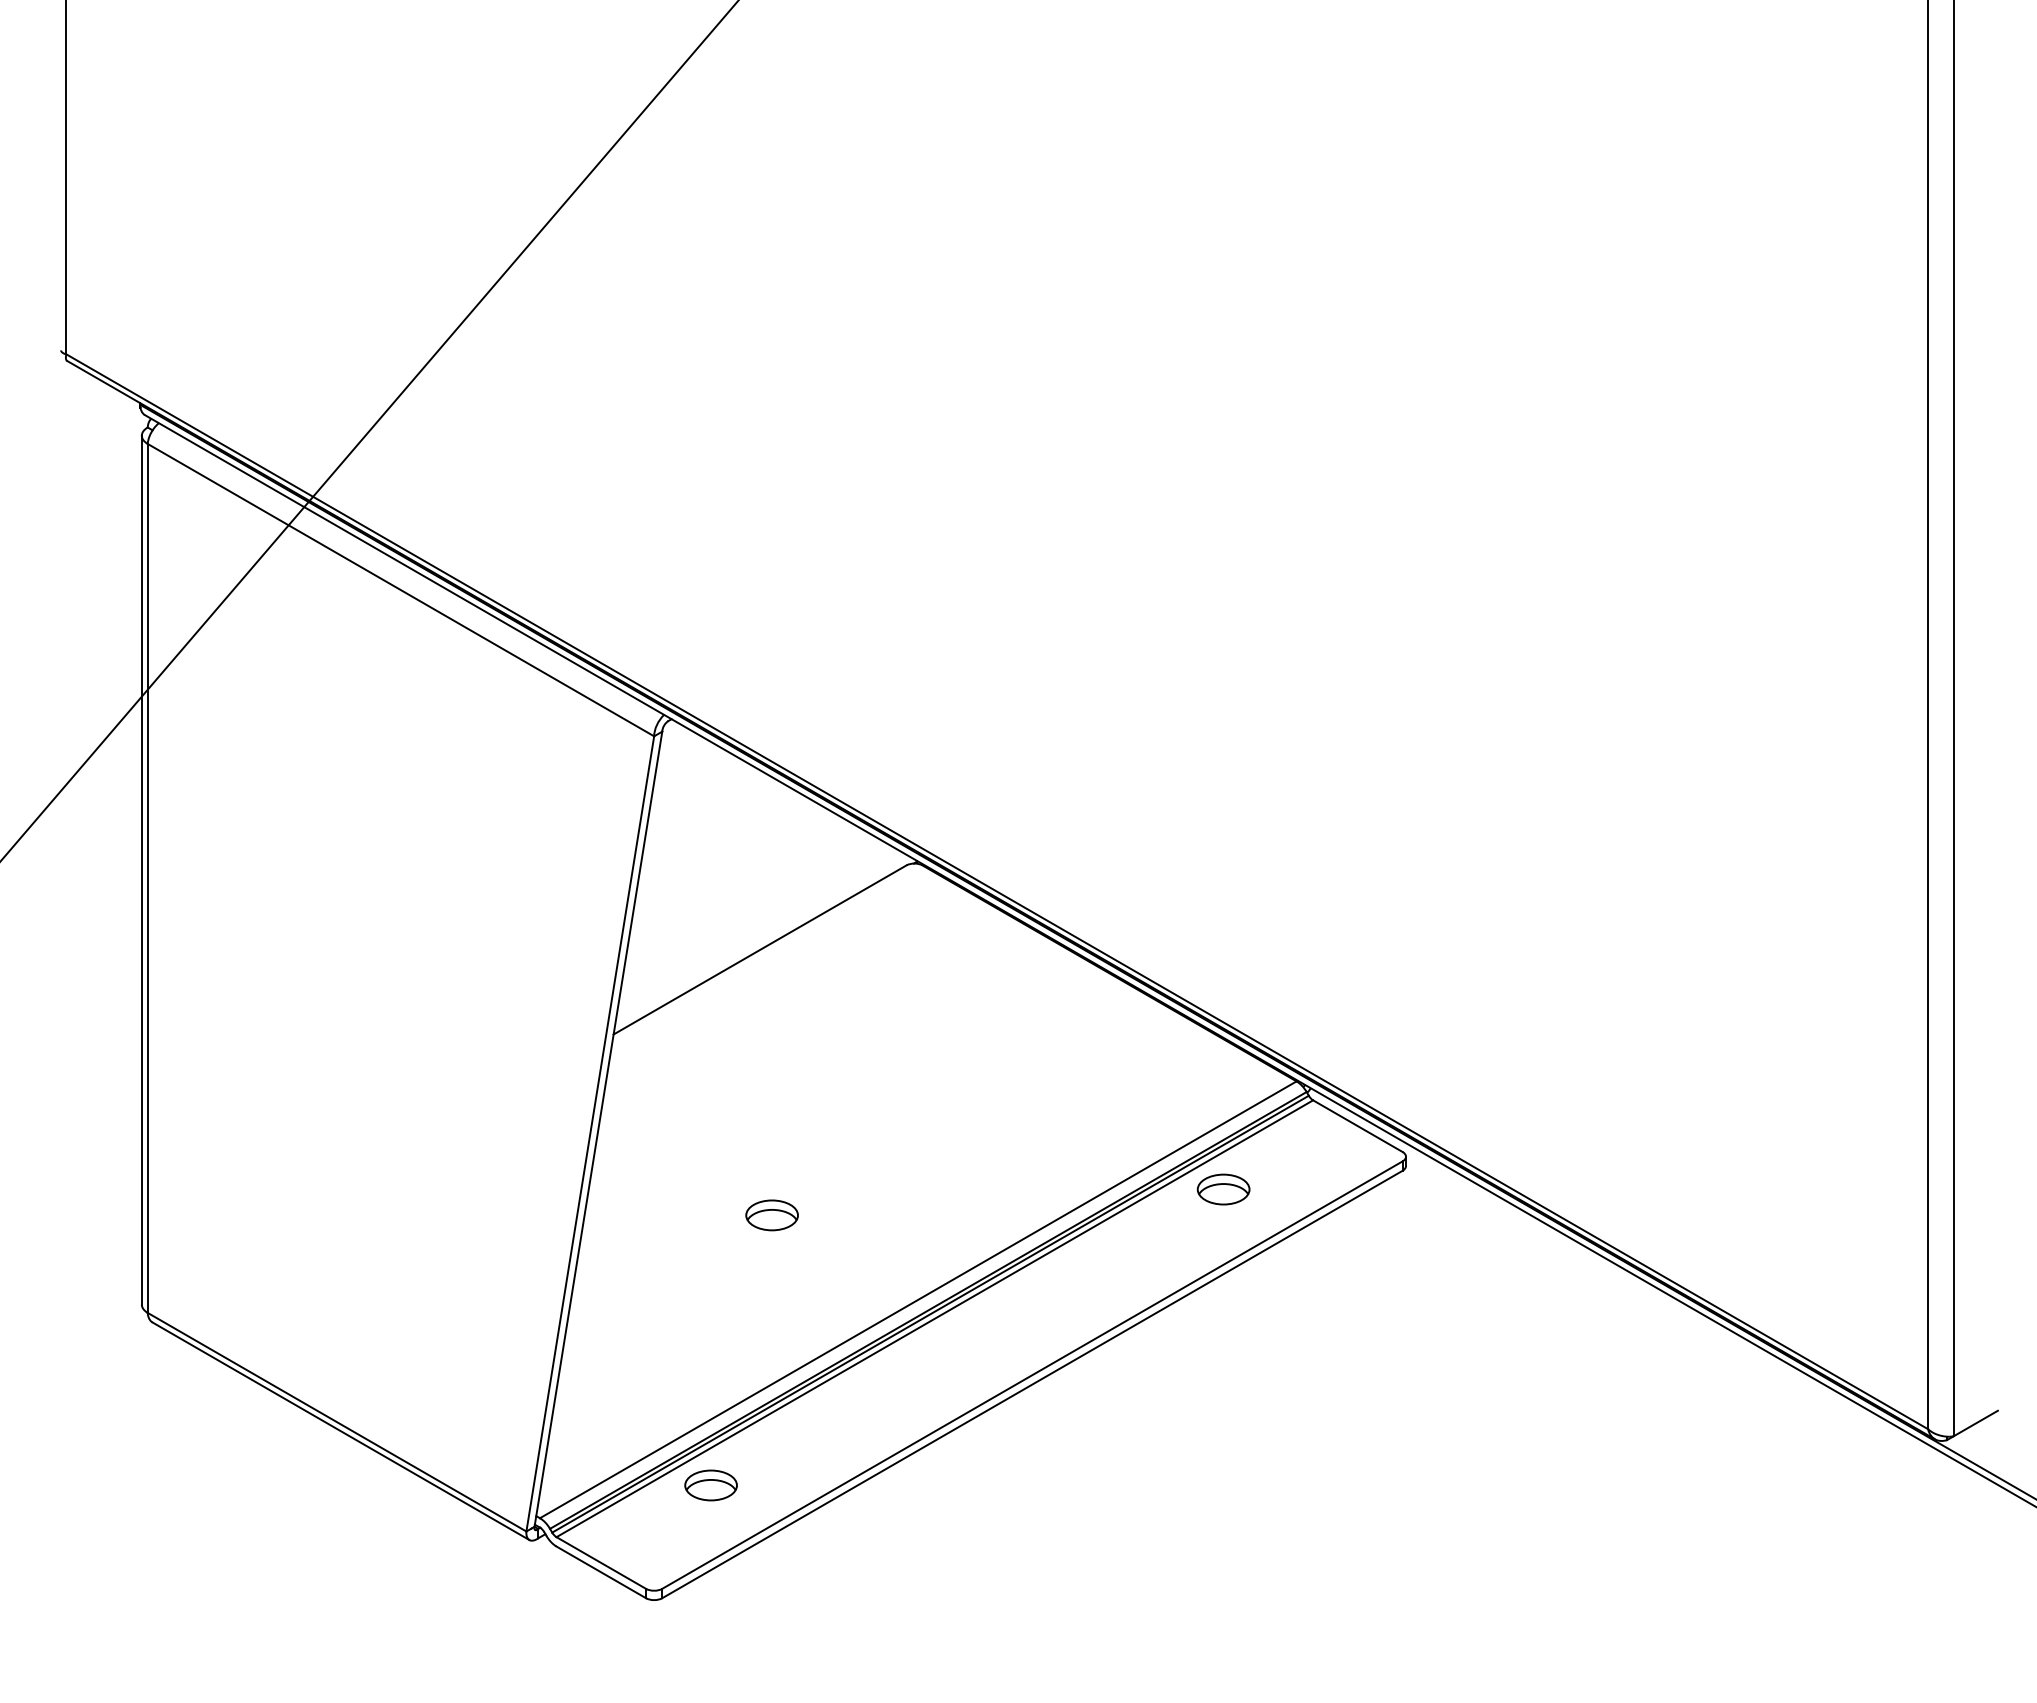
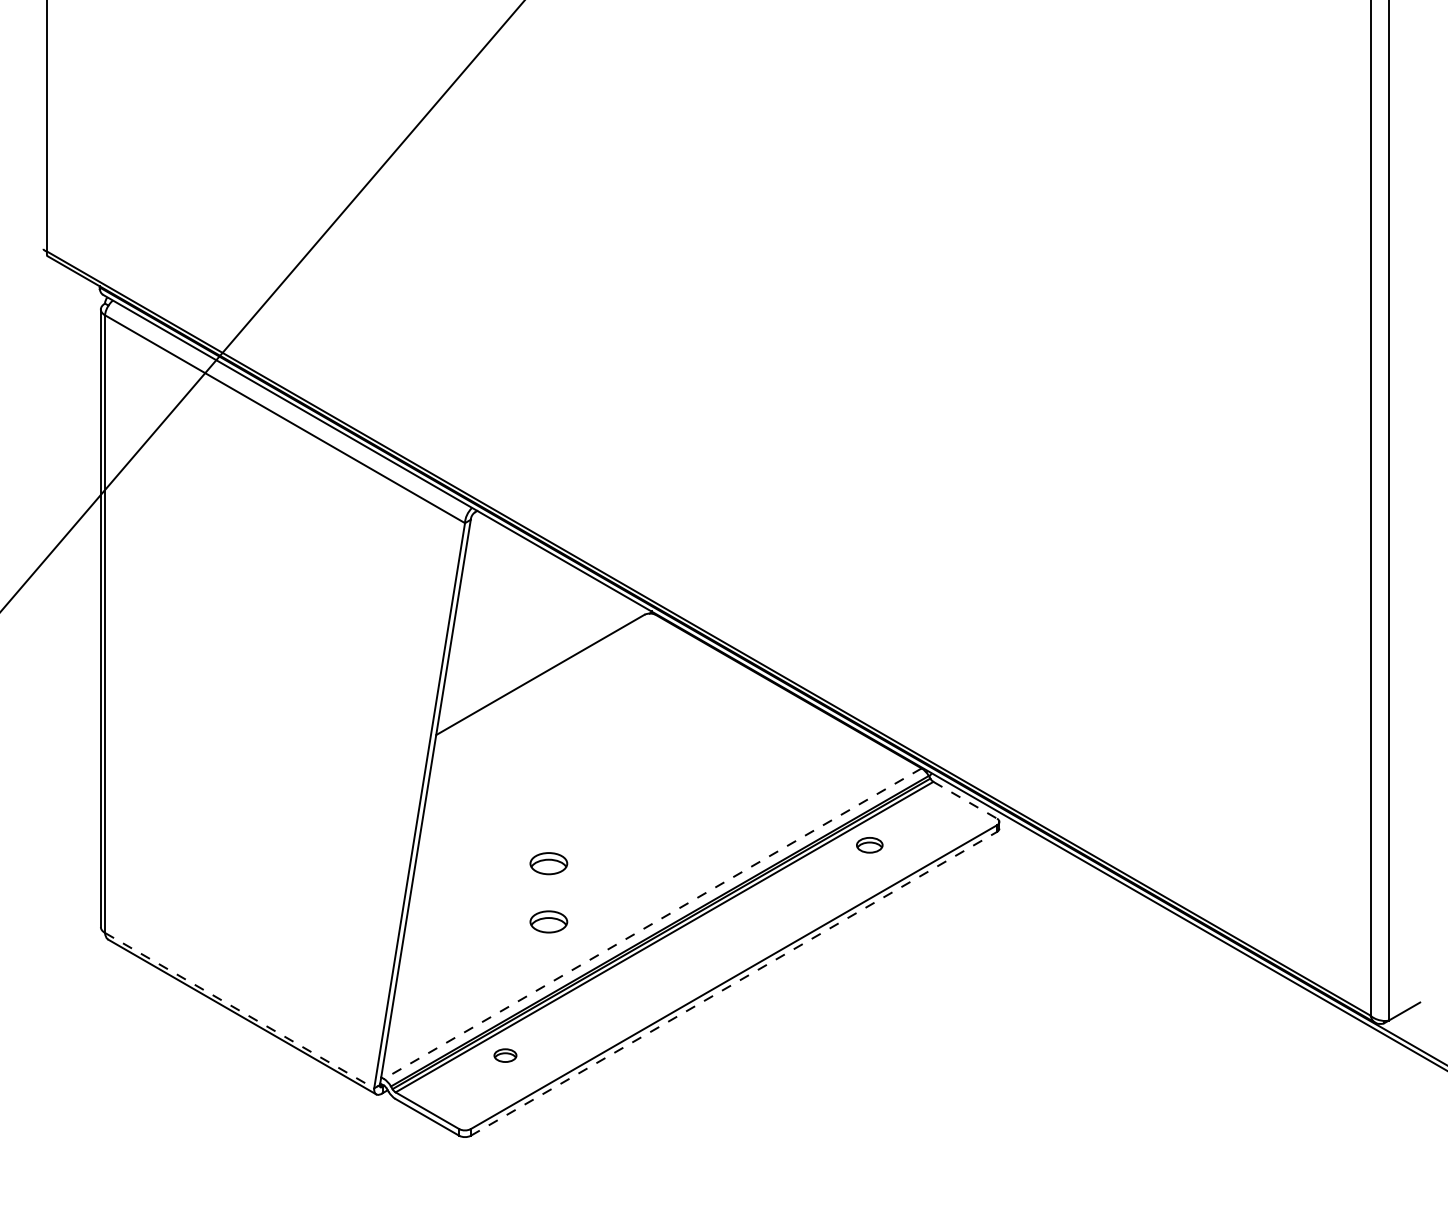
line: (1357, 1126) -> (964, 800), solid -> dashed
part: (1223, 1189) -> (869, 845), size x0.7
part: (771, 1297) -> (548, 922), added
line: (918, 1299) -> (652, 923), solid -> dashed
line: (1032, 1384) -> (733, 983), solid -> dashed
line: (337, 1422) -> (239, 1010), solid -> dashed
part: (710, 1485) -> (505, 1055), size x0.6

